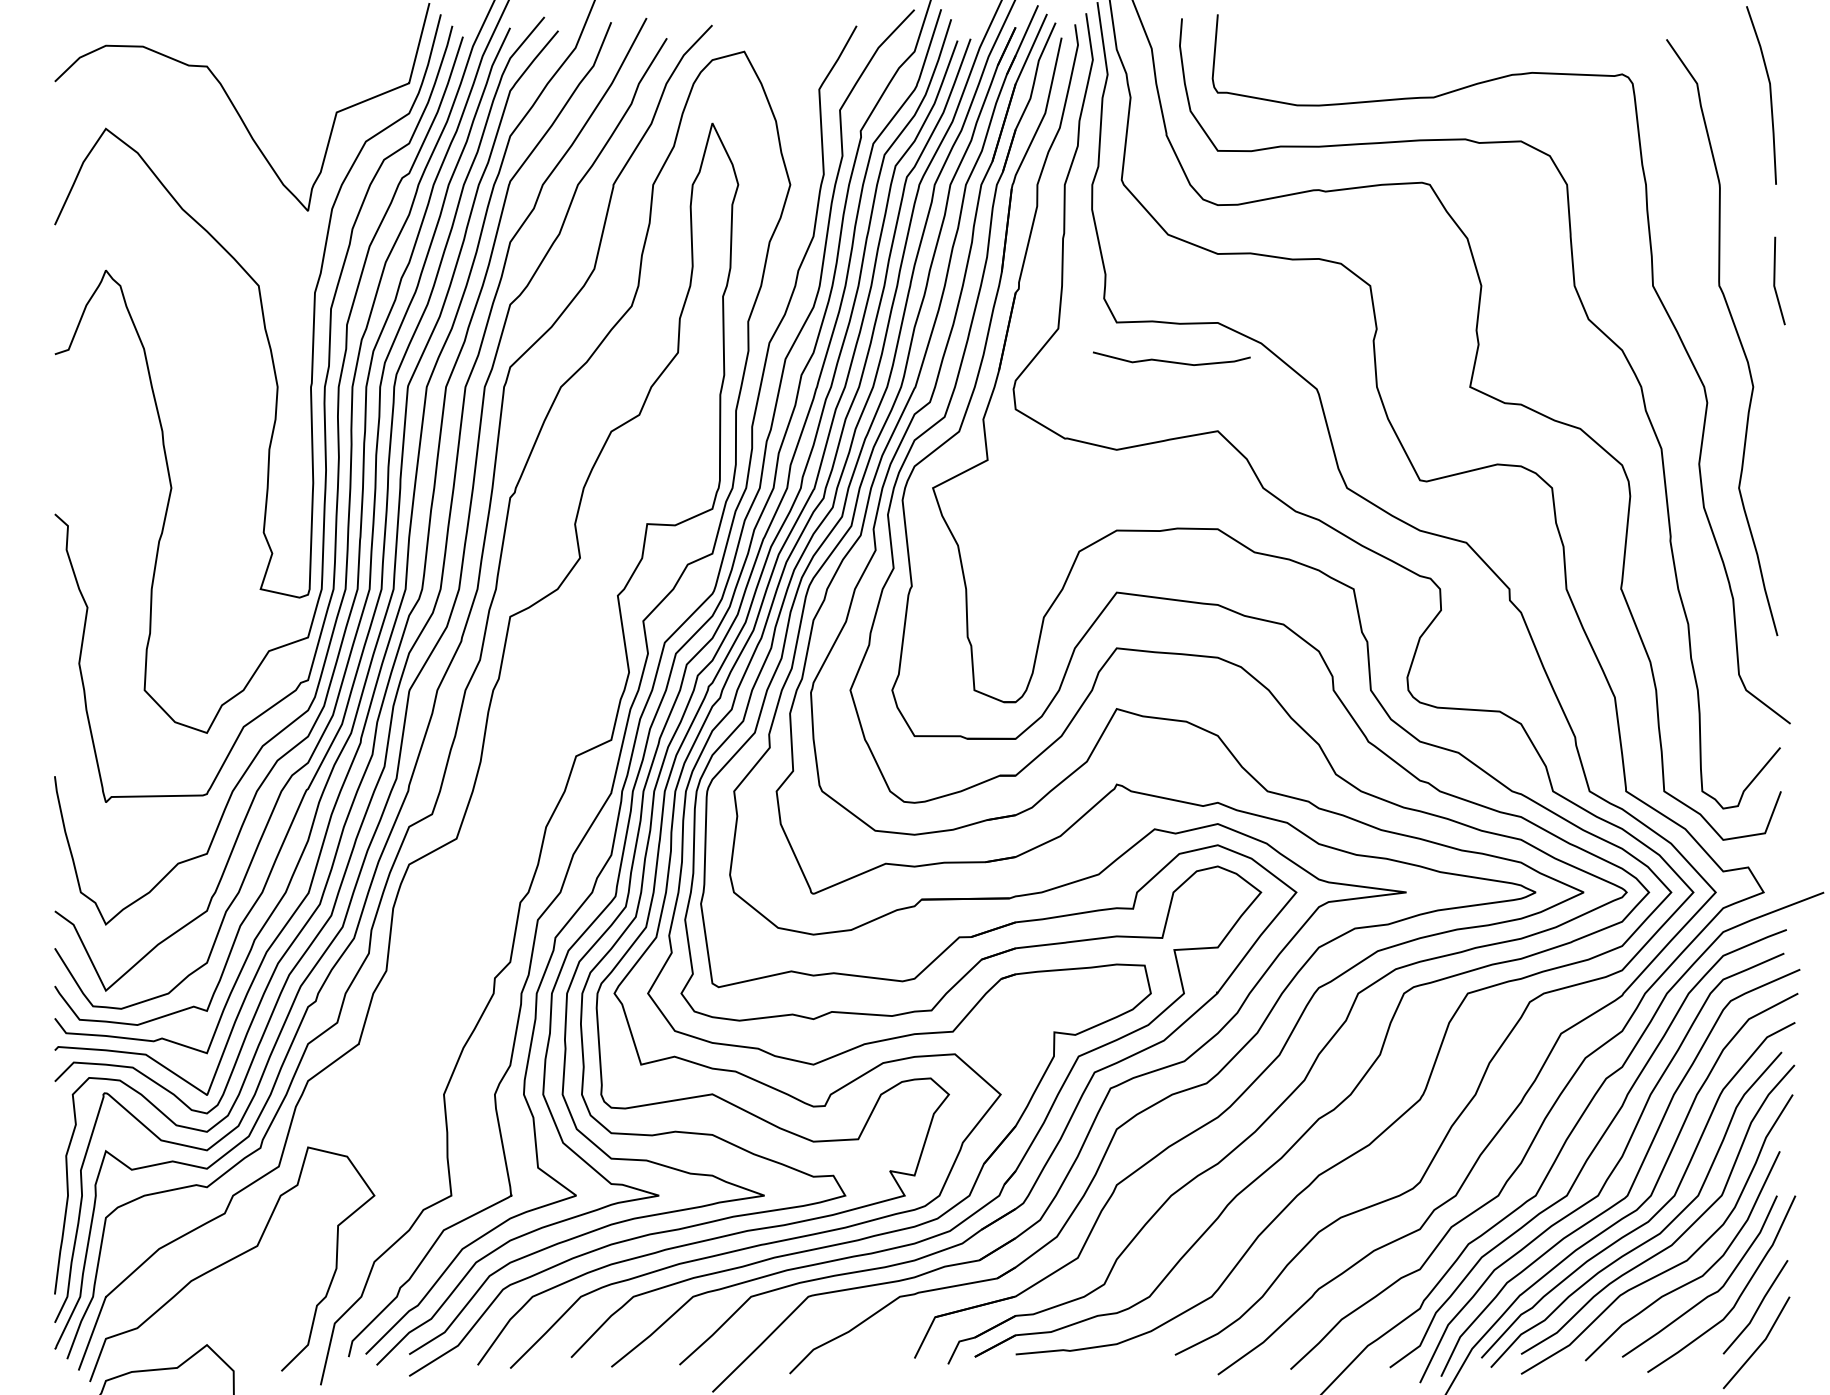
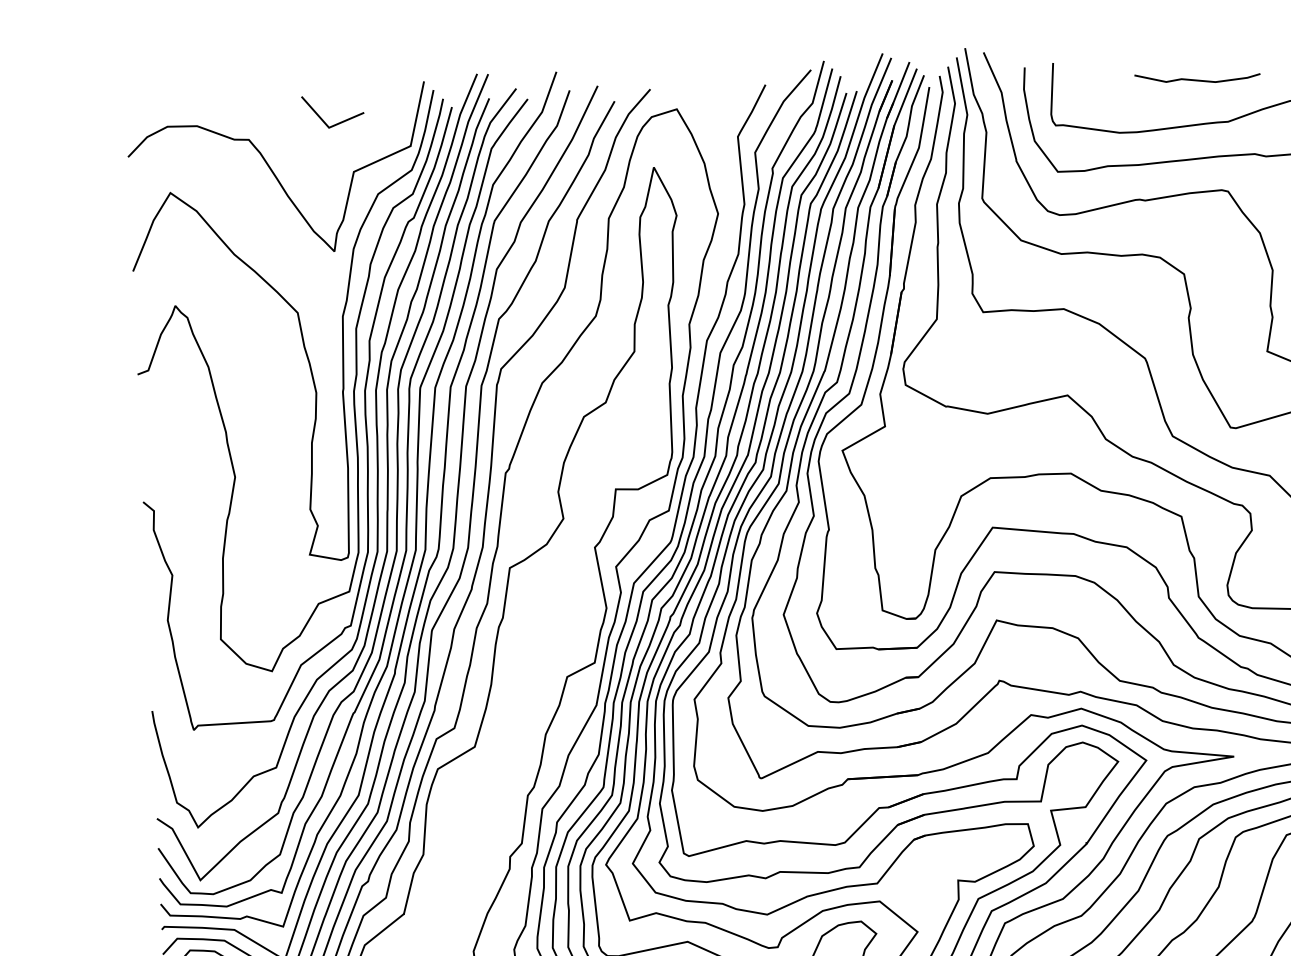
line: (300, 44) -> (322, 118), added
curve: (1171, 361) -> (1197, 79), moved

